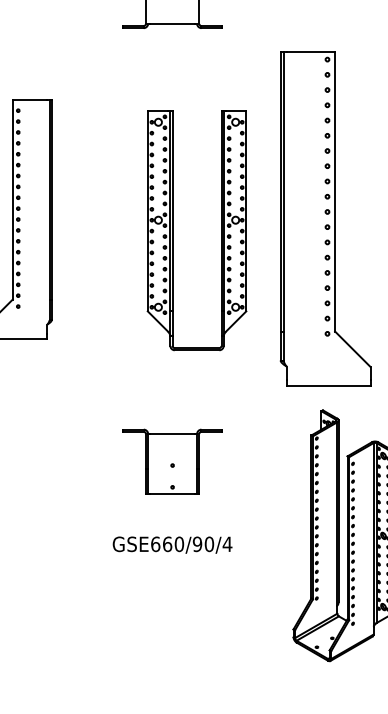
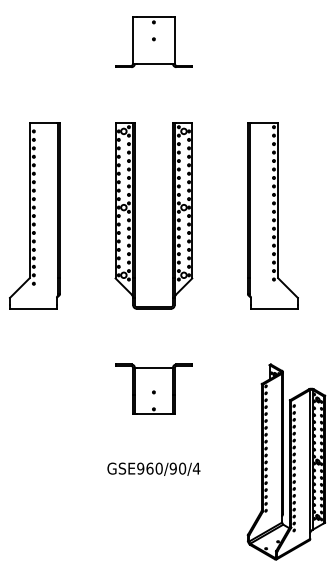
part: (325, 218) -> (272, 215), size x0.71
part: (173, 230) -> (135, 215), moved
part: (172, 460) -> (153, 388), moved
text: (155, 544) -> (140, 468), GSE660/90/4 -> GSE960/90/4

